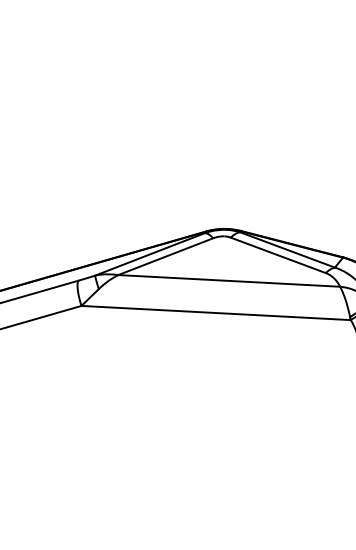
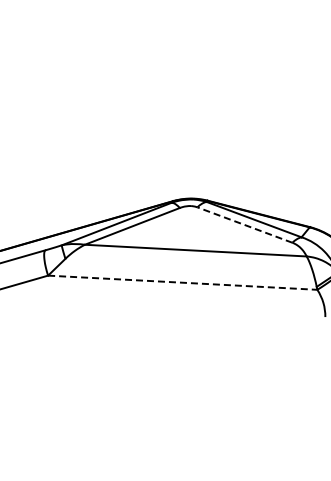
line: (278, 255) -> (245, 225), solid -> dashed
line: (216, 313) -> (183, 283), solid -> dashed

